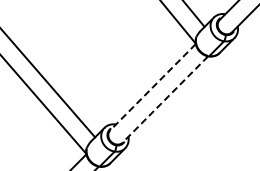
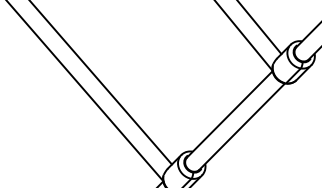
line: (152, 87) -> (229, 114), dashed -> solid
line: (165, 99) -> (242, 126), dashed -> solid

